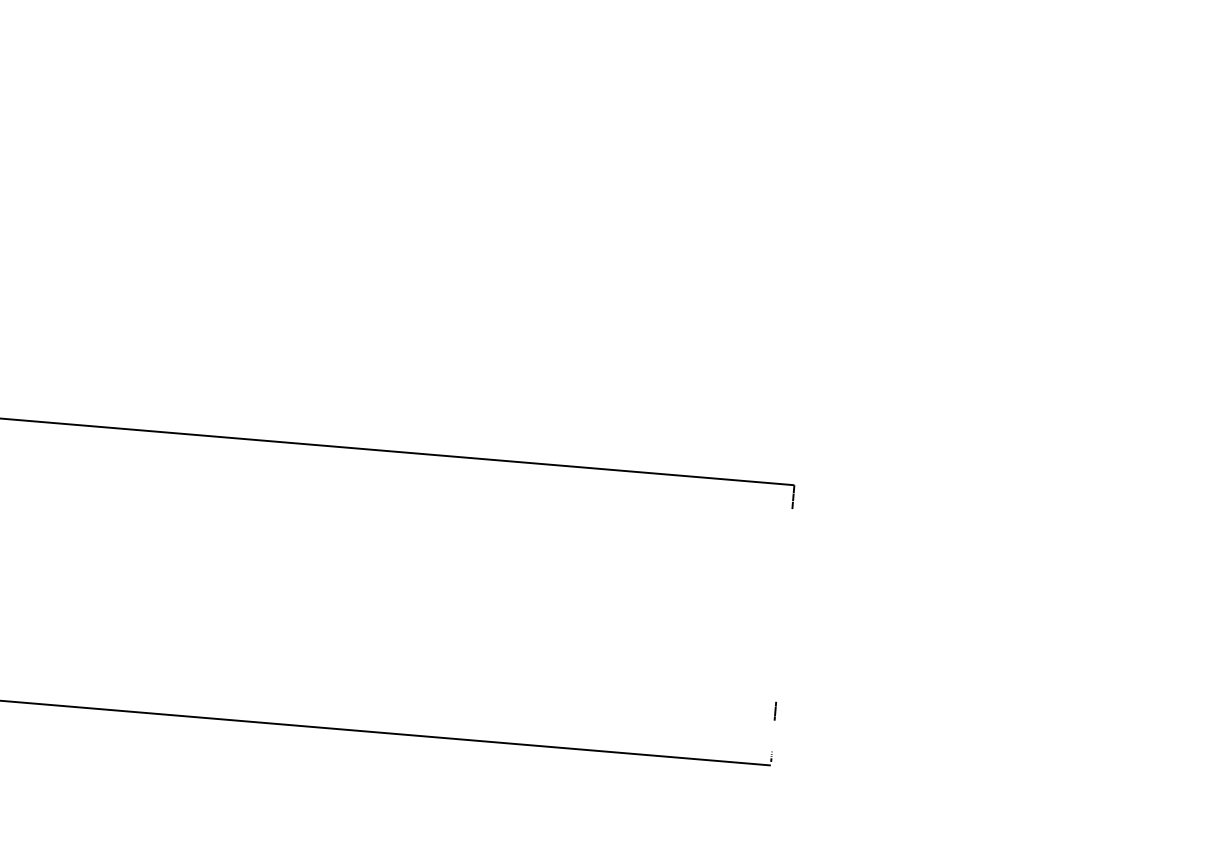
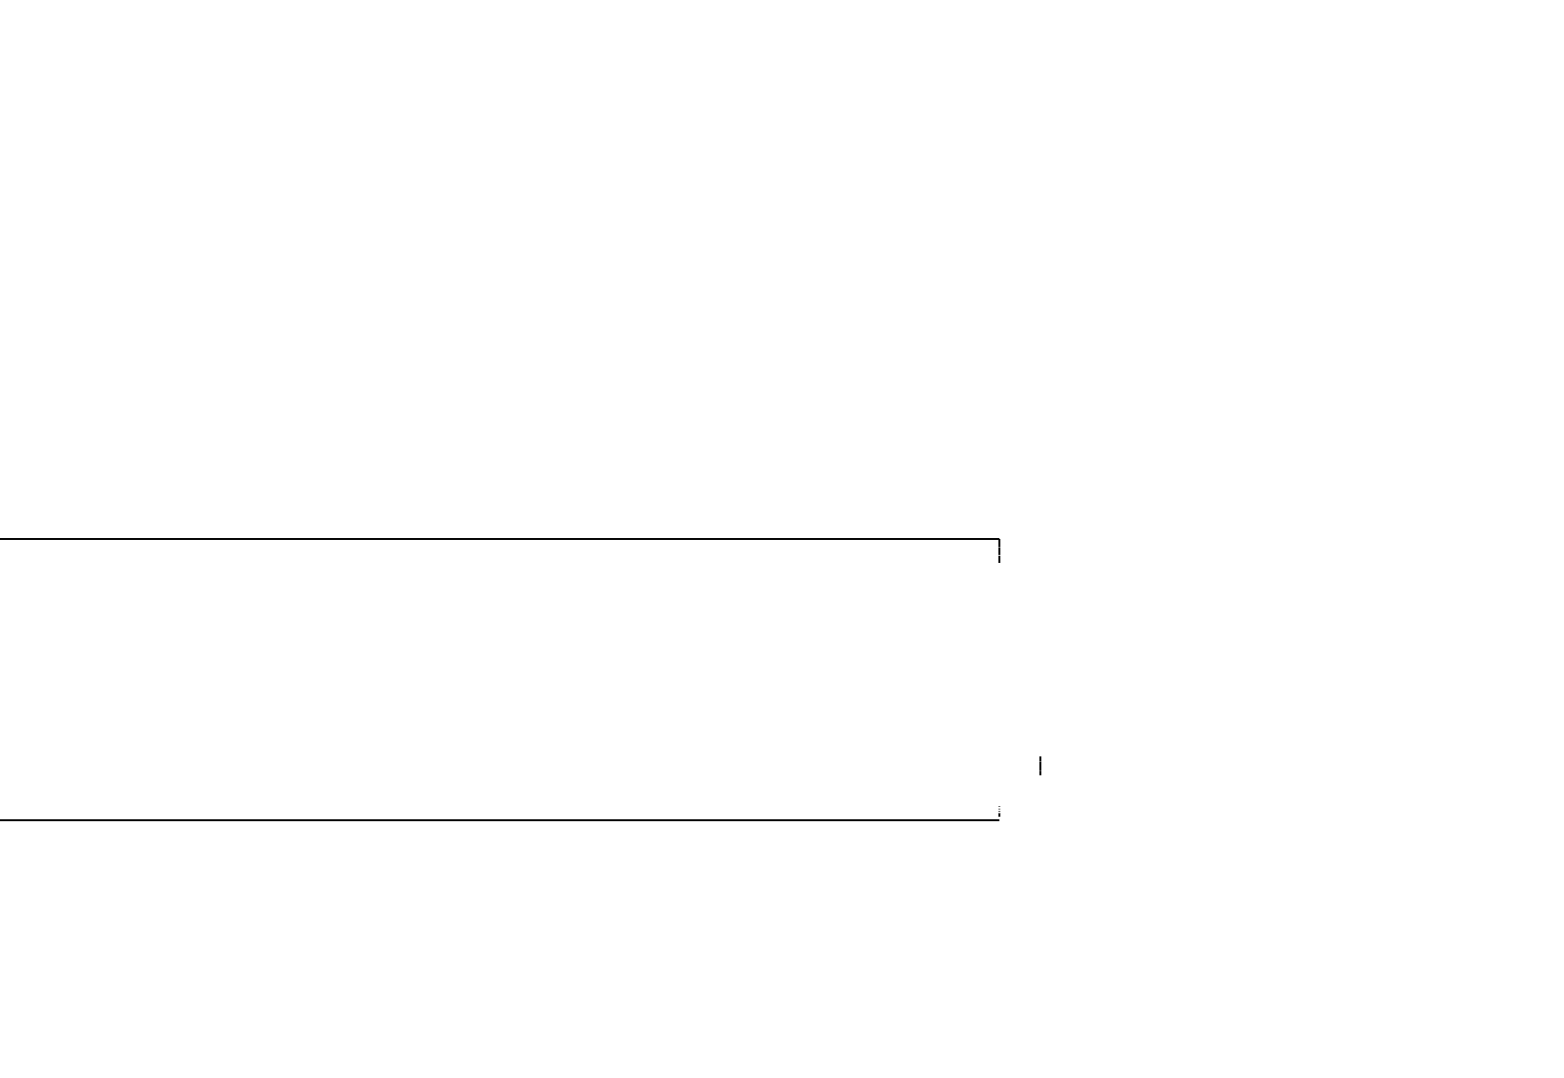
line: (775, 710) -> (1040, 765), moved

